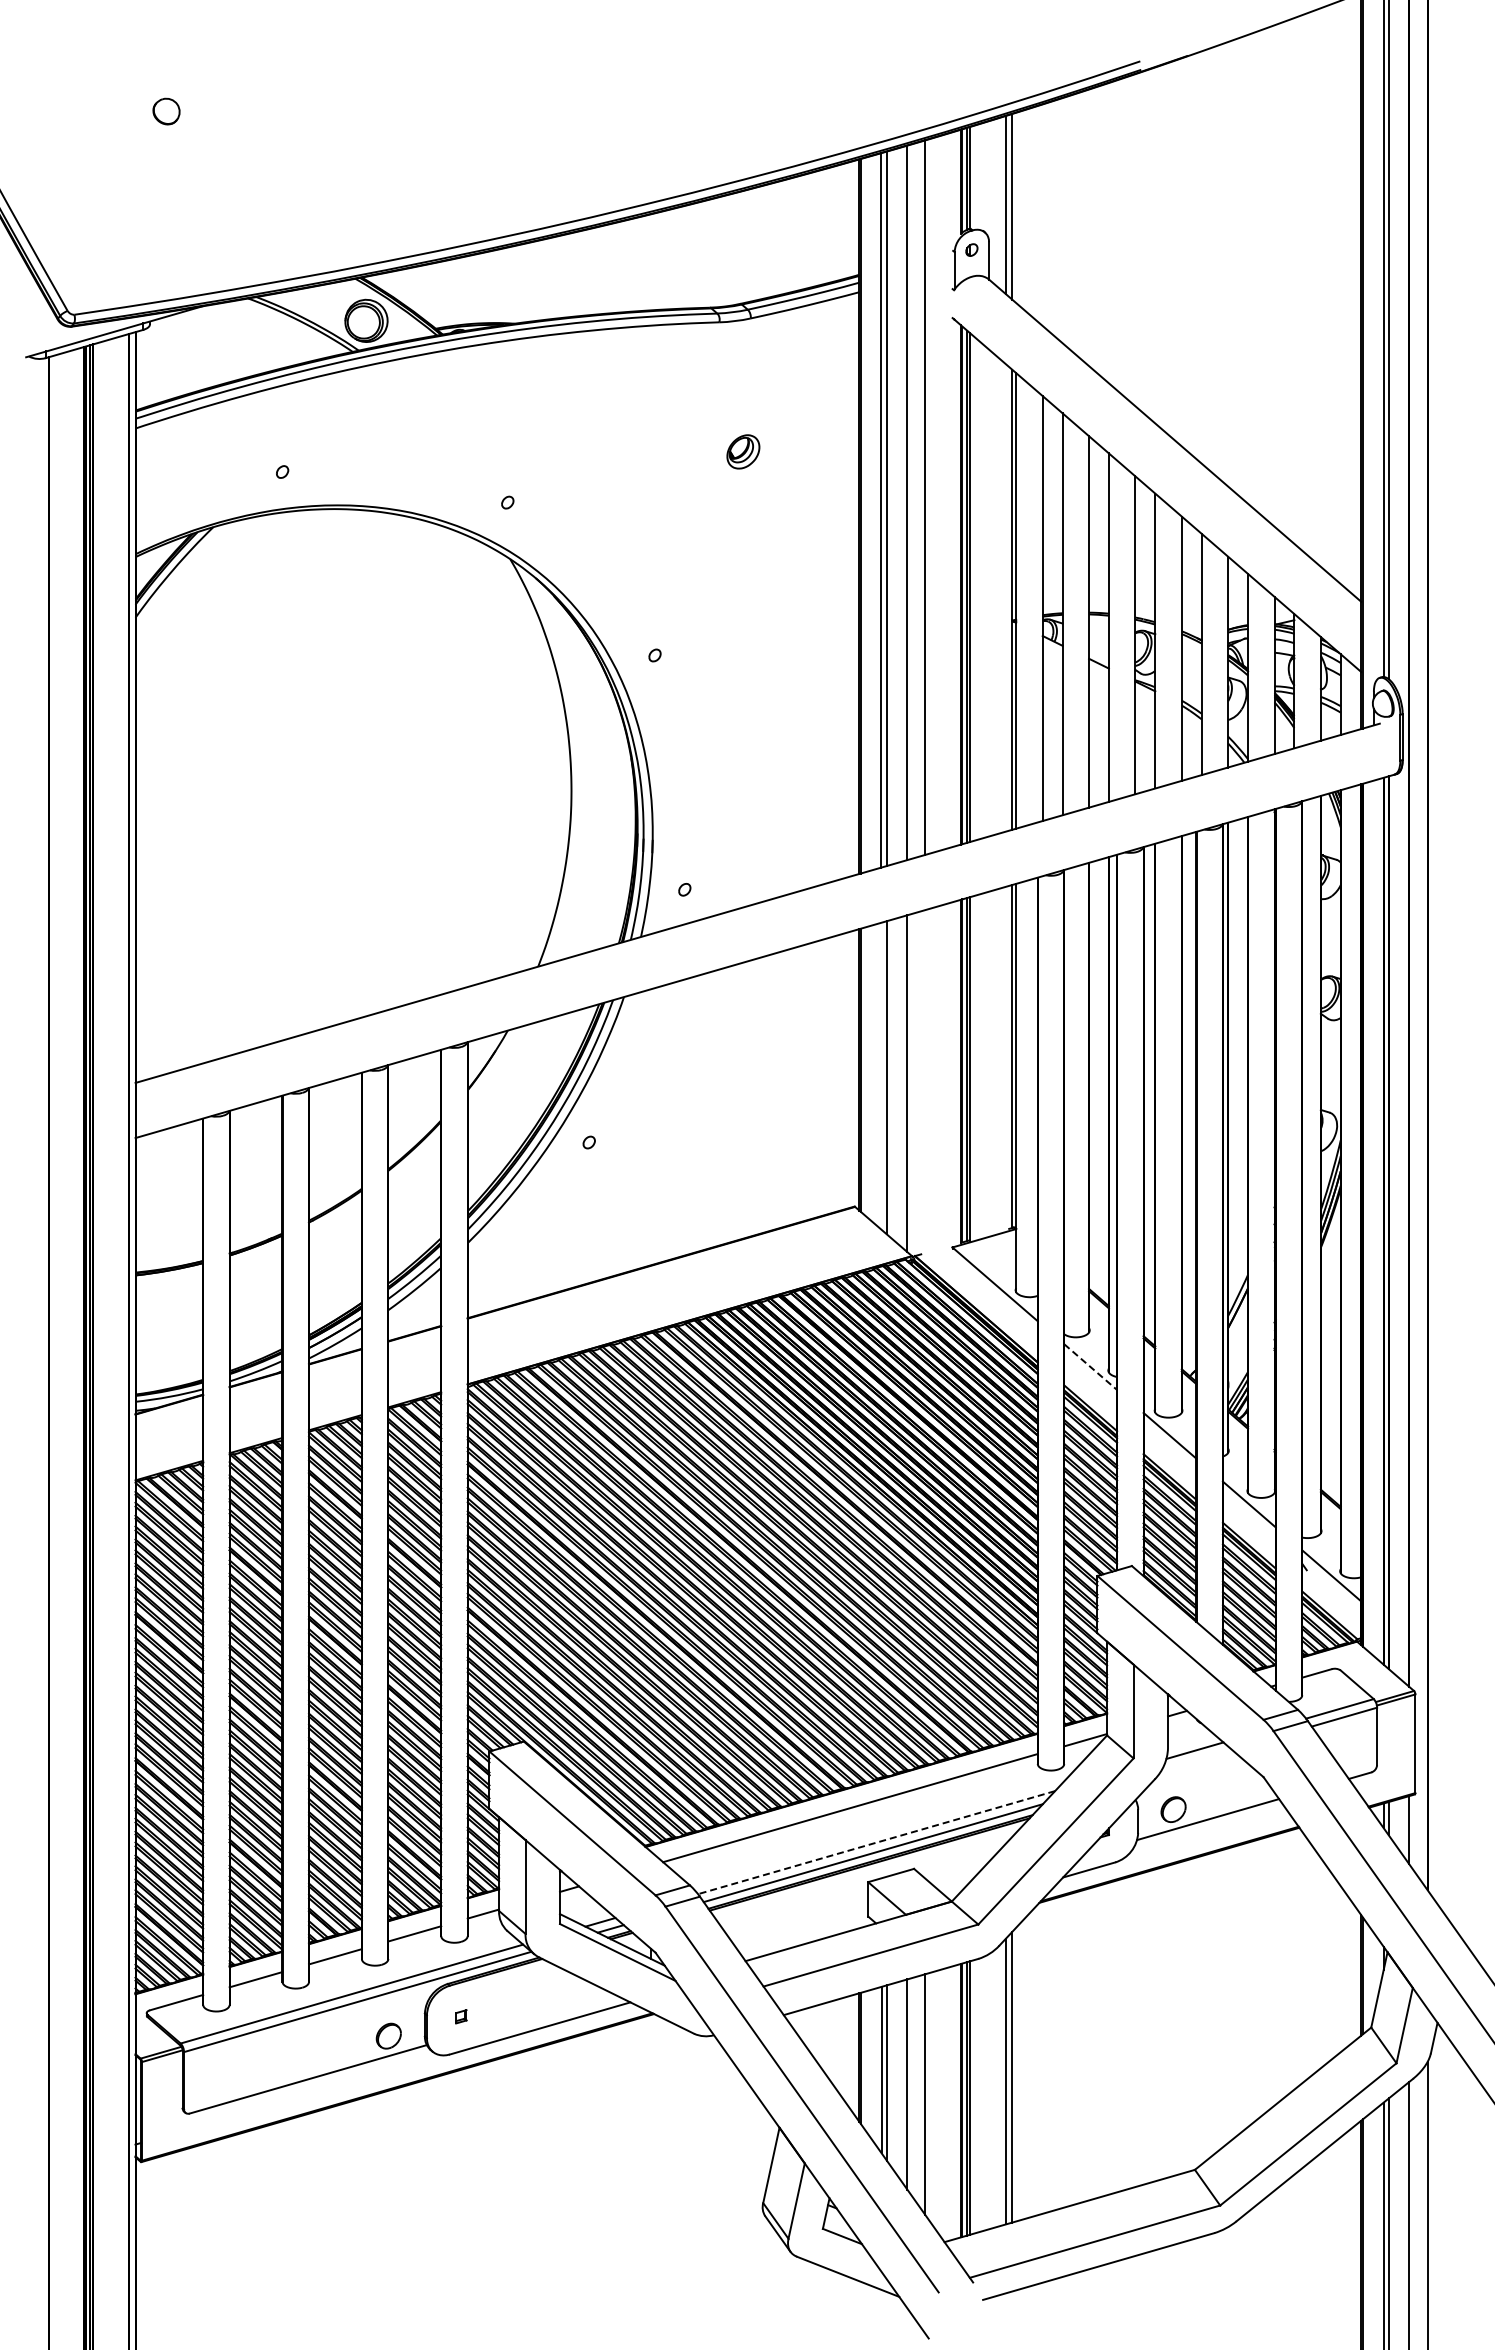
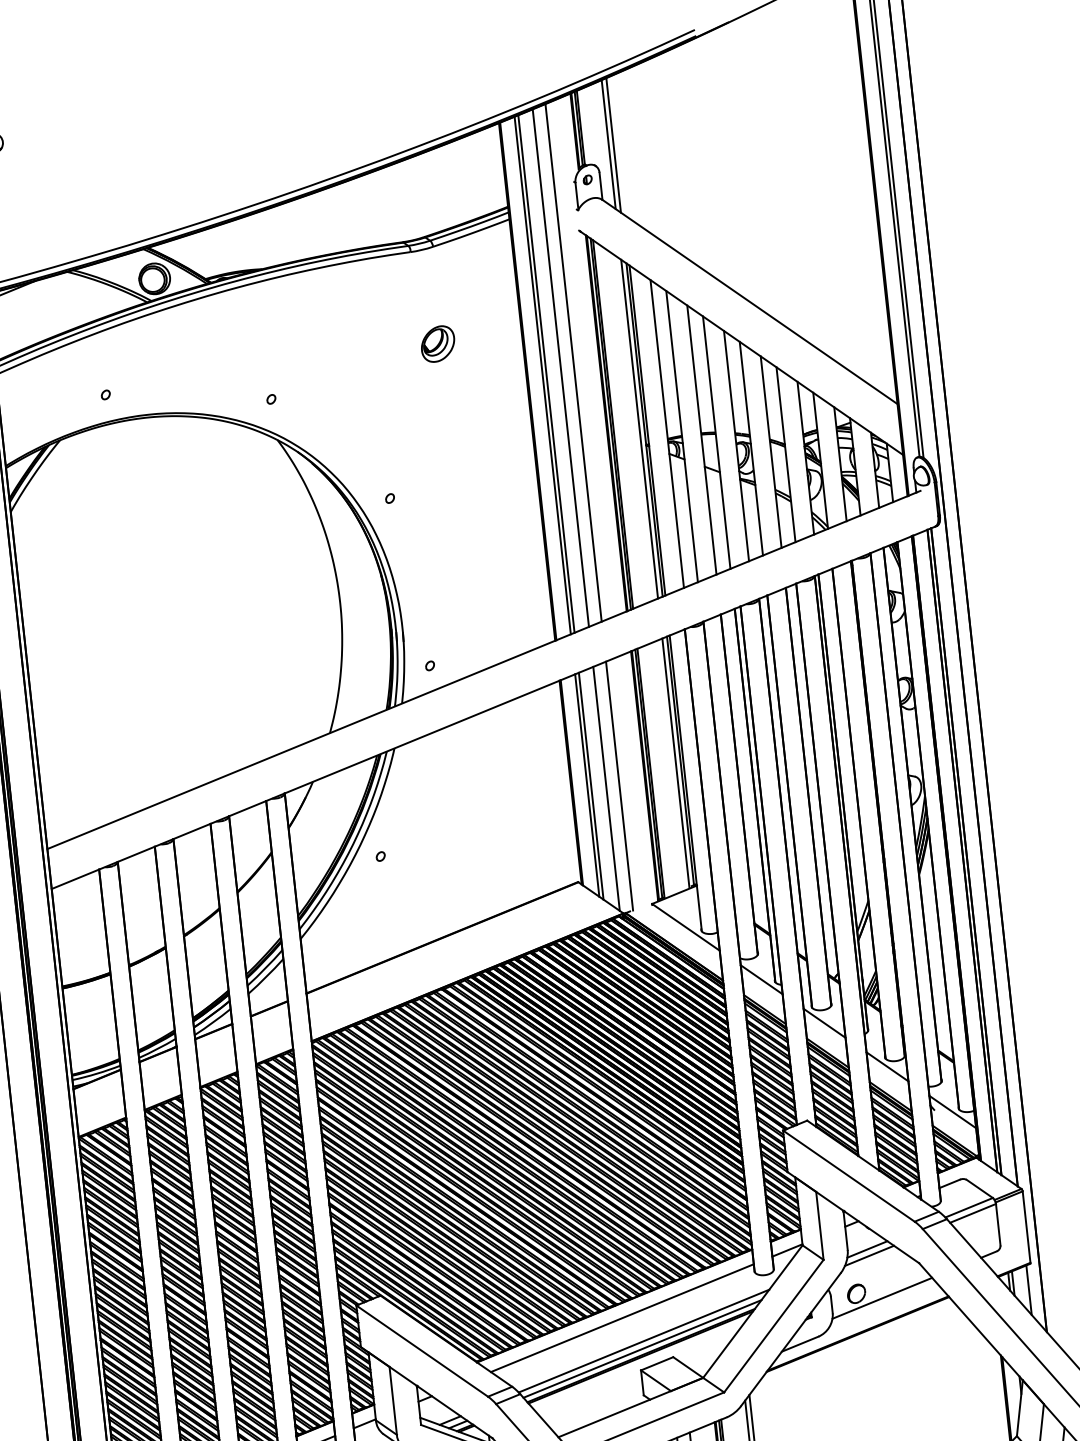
part: (743, 451) -> (438, 343), size x1.43
line: (1005, 597) -> (639, 428), added
line: (1005, 1058) -> (675, 762), added
line: (881, 1075) -> (587, 784), added
line: (925, 1081) -> (619, 785), added
line: (1090, 1367) -> (761, 980), dashed -> solid
line: (1196, 1759) -> (869, 1255), added
line: (876, 1842) -> (643, 1341), dashed -> solid

